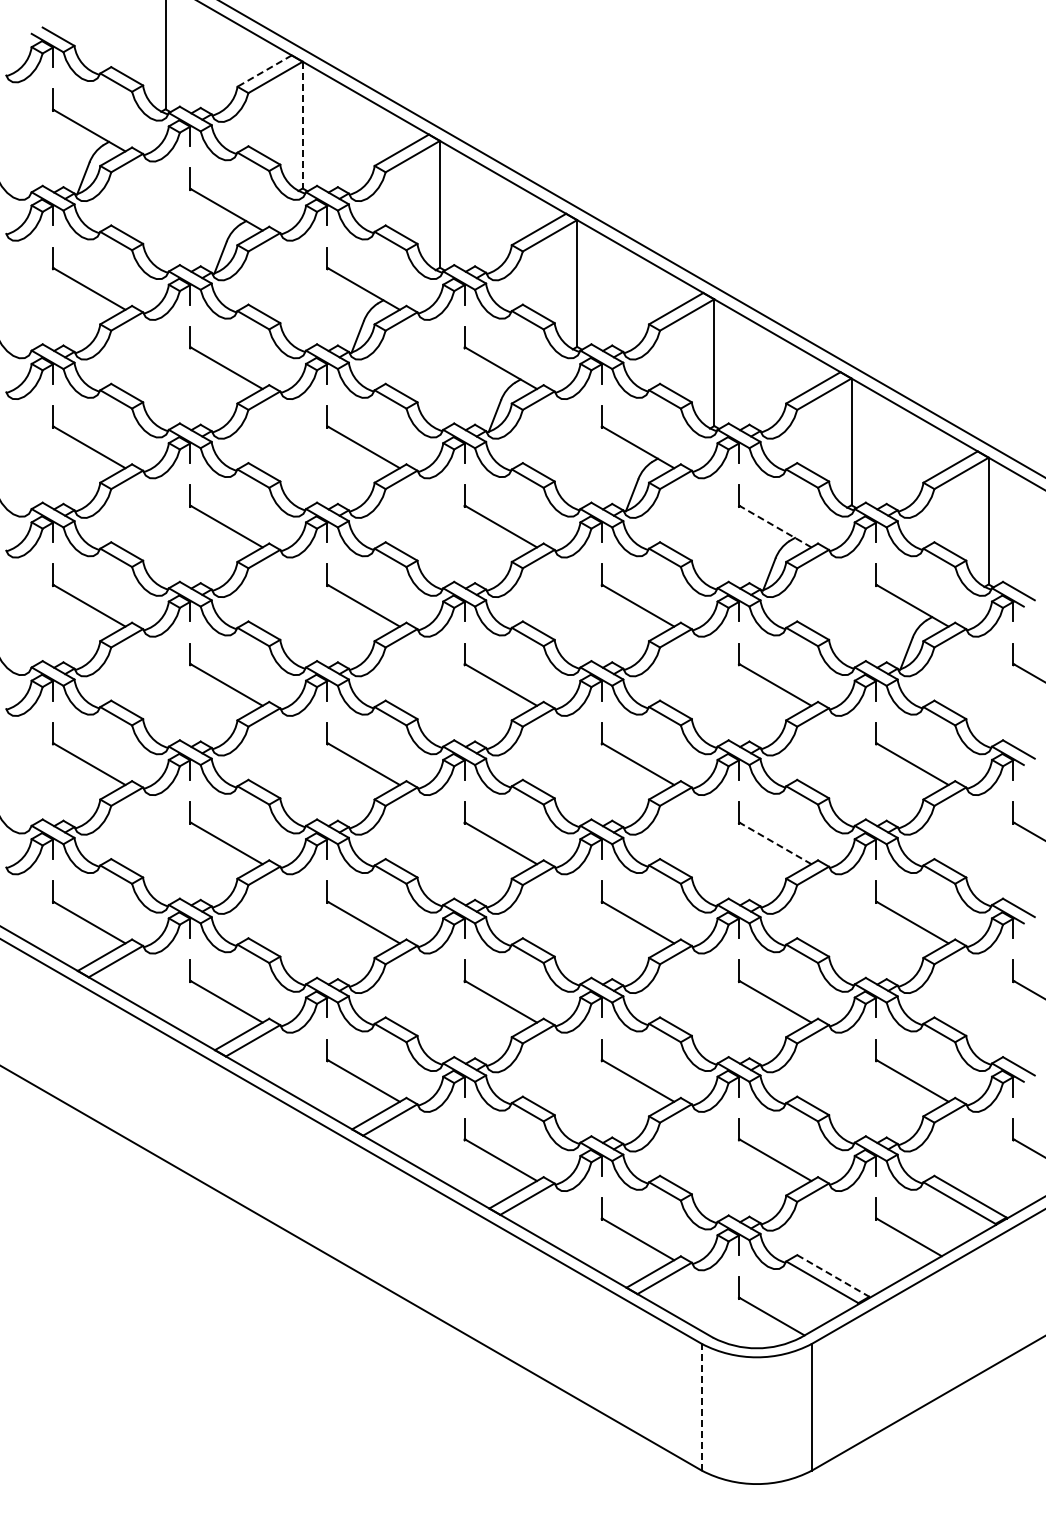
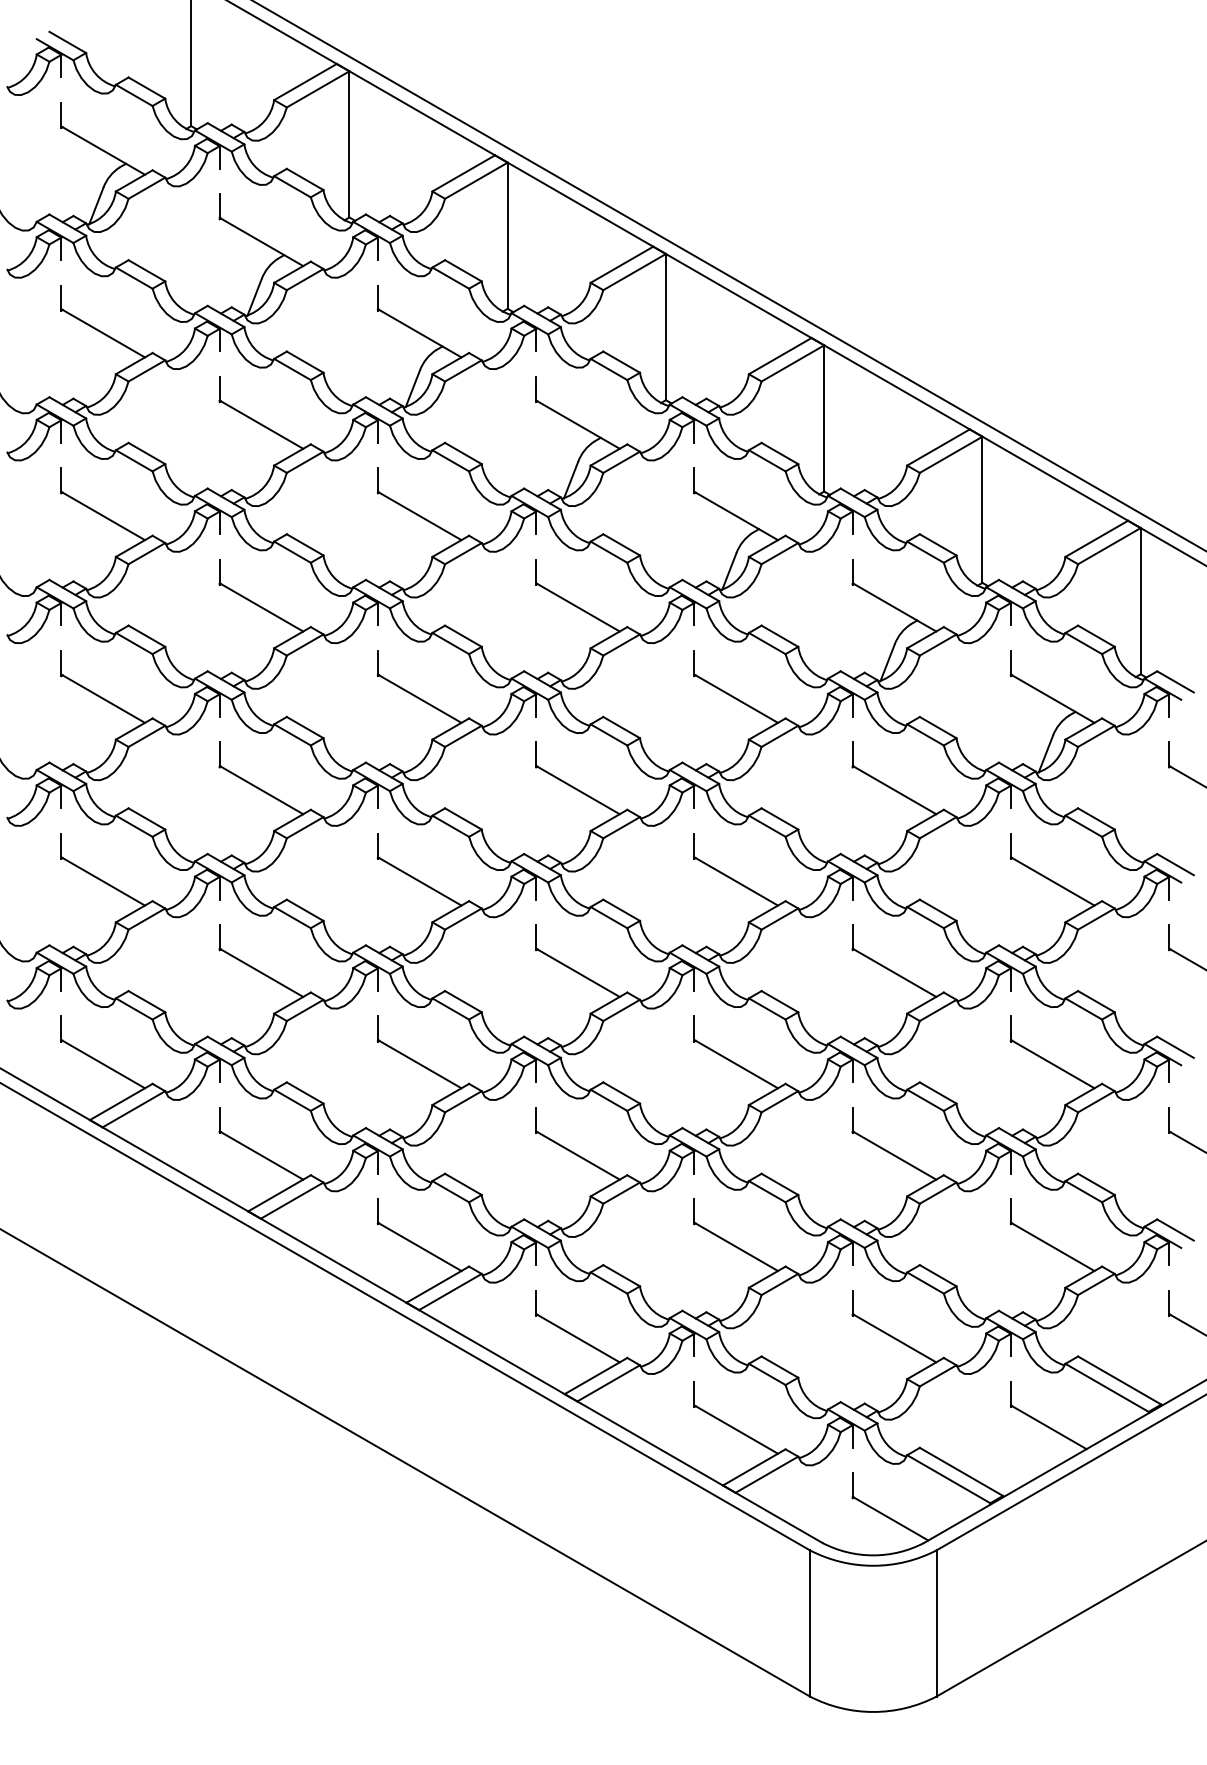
line: (264, 71) -> (305, 82), dashed -> solid
line: (302, 125) -> (349, 144), dashed -> solid
line: (775, 526) -> (894, 607), dashed -> solid
line: (775, 843) -> (894, 973), dashed -> solid
line: (833, 1275) -> (961, 1471), dashed -> solid
line: (702, 1406) -> (810, 1622), dashed -> solid

